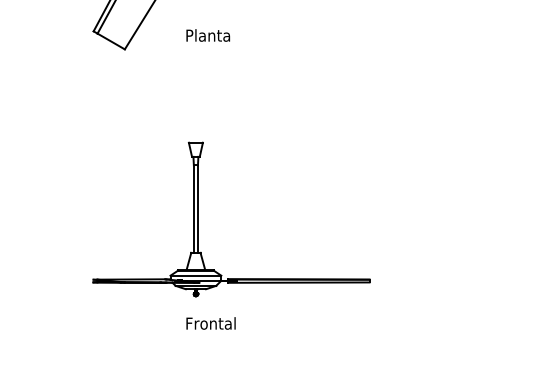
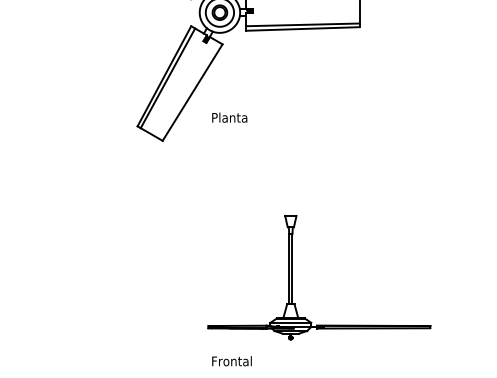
text: (207, 35) -> (229, 117), moved
part: (197, 219) -> (292, 277), moved

